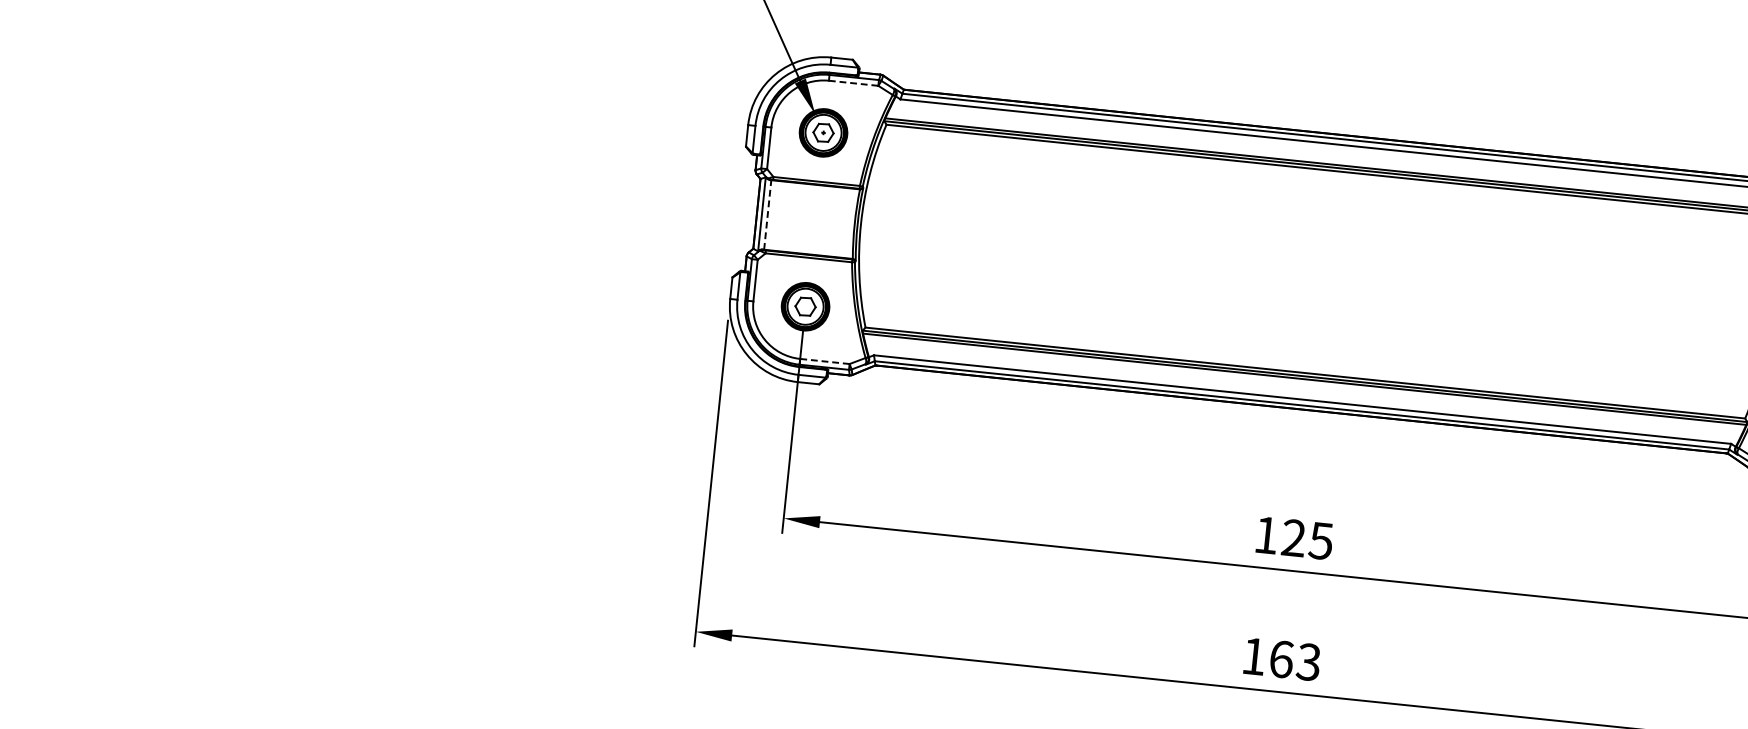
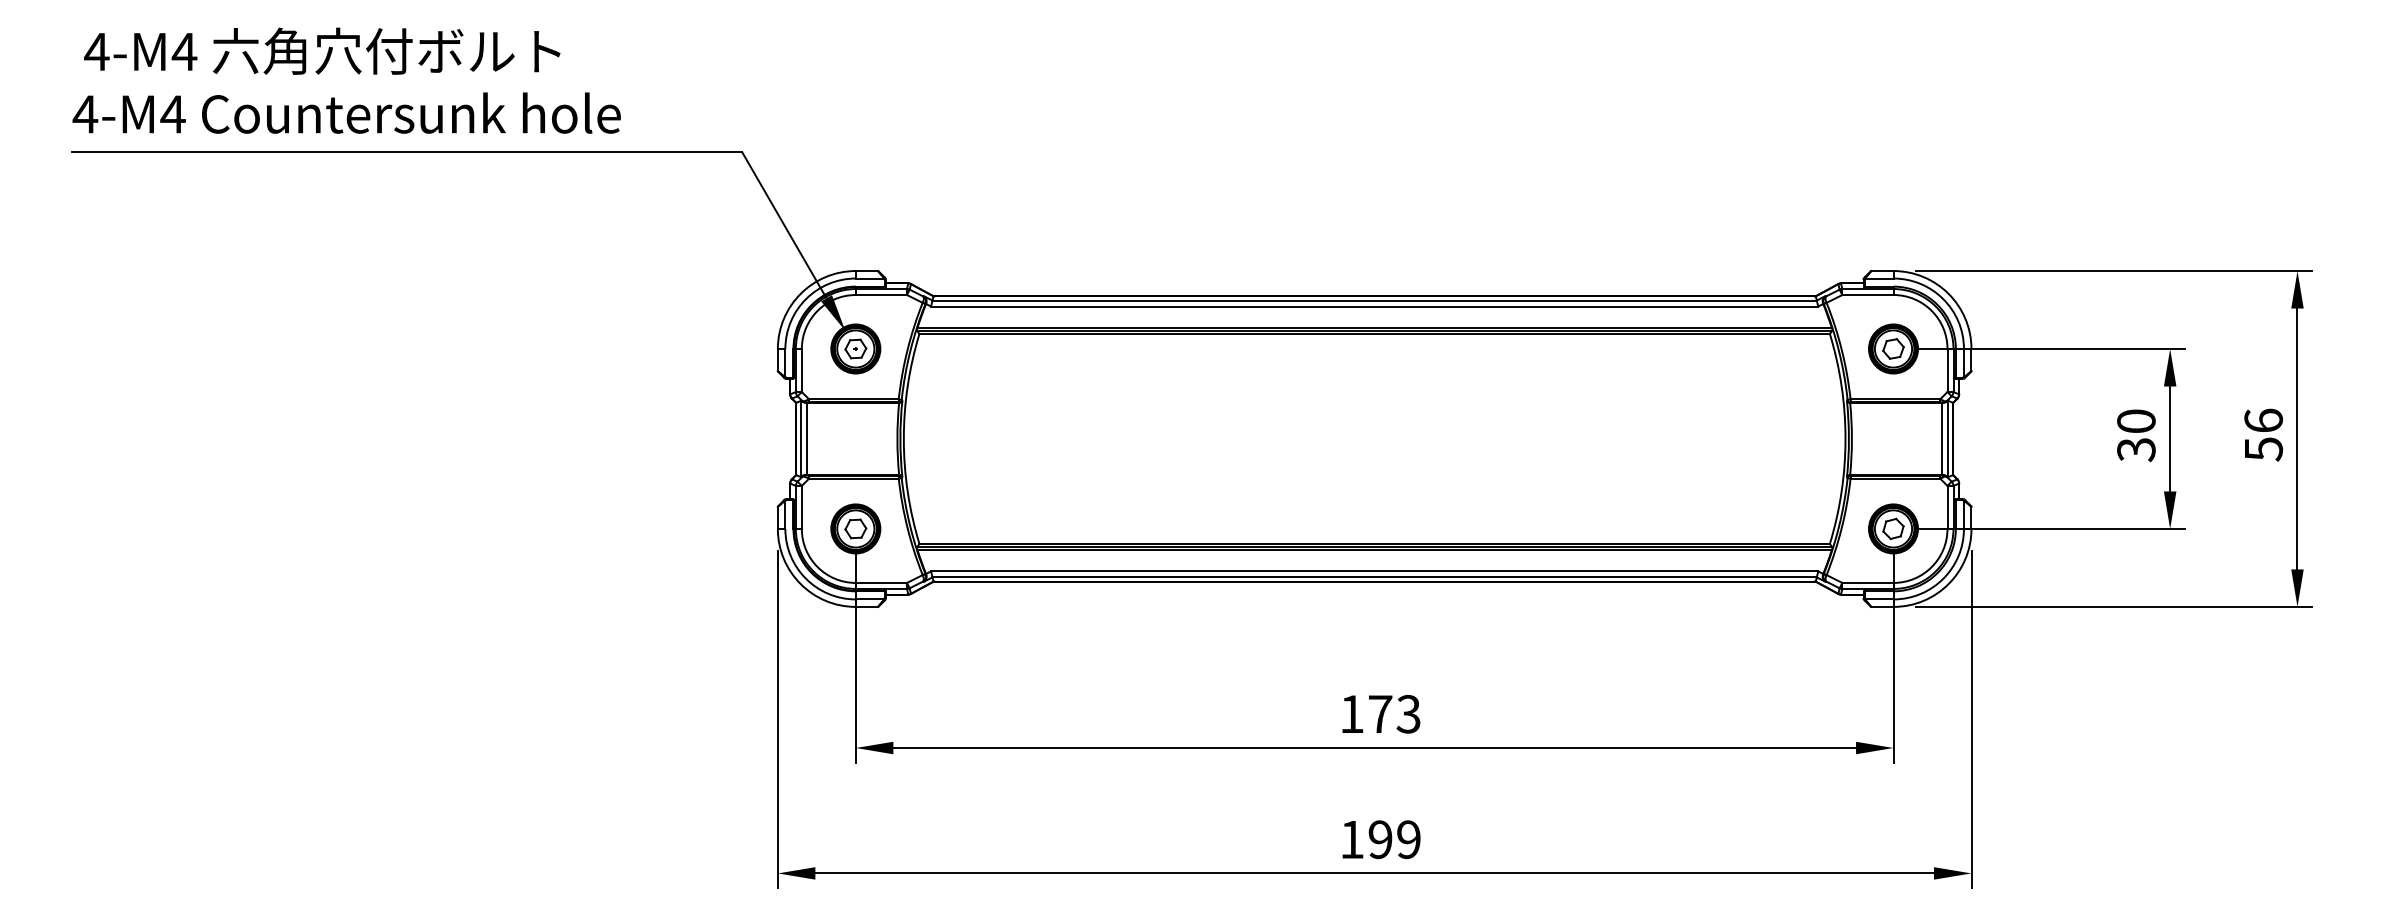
line: (853, 83) -> (881, 295), dashed -> solid
line: (767, 214) -> (807, 438), dashed -> solid
line: (825, 361) -> (881, 582), dashed -> solid
text: (1307, 538) -> (1394, 713), 125 -> 173
text: (1295, 660) -> (1394, 839), 163 -> 199

